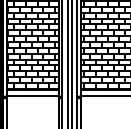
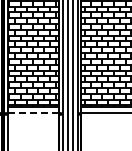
line: (32, 95) -> (33, 112), solid -> dashed

